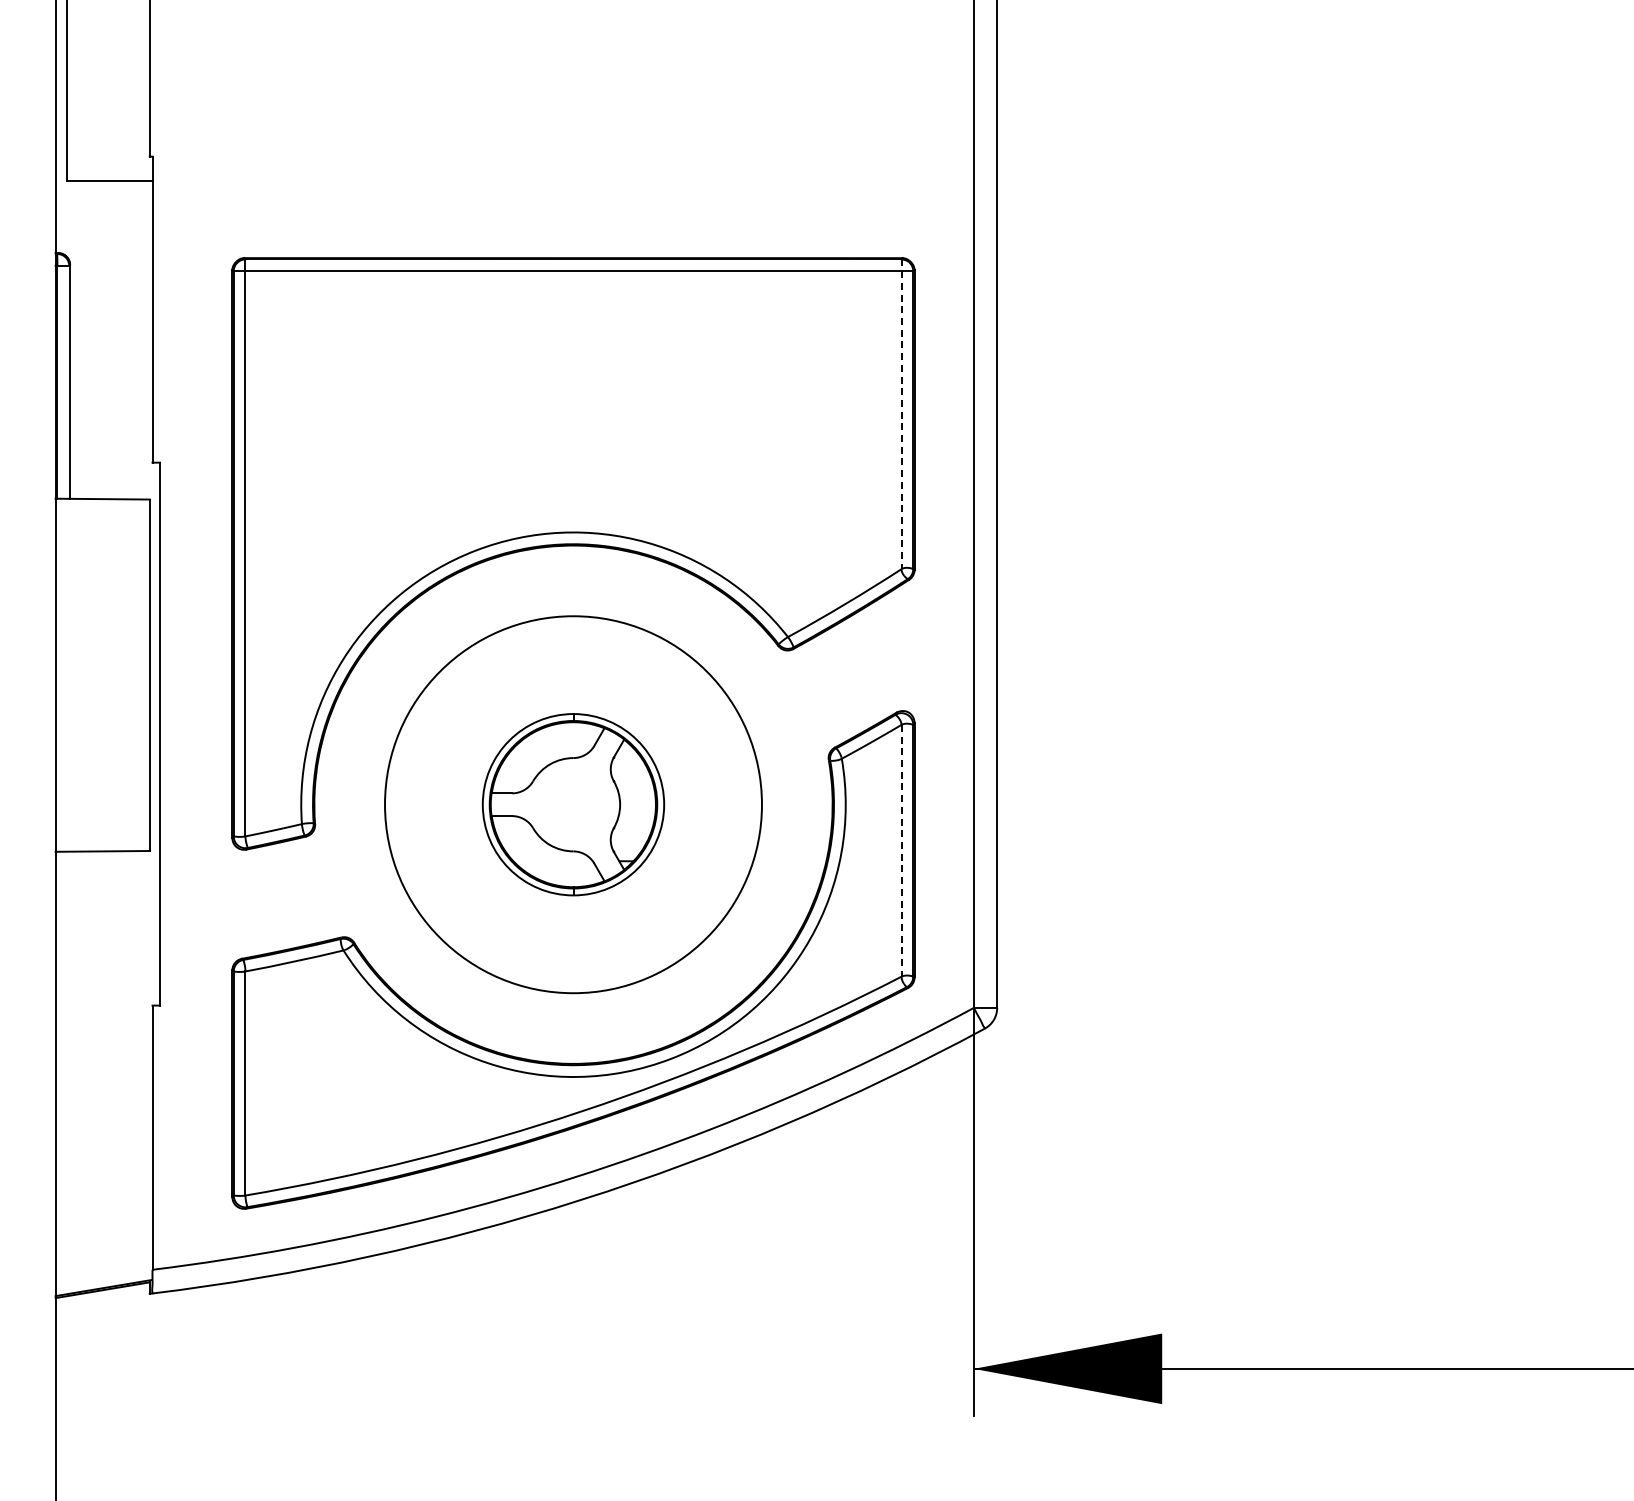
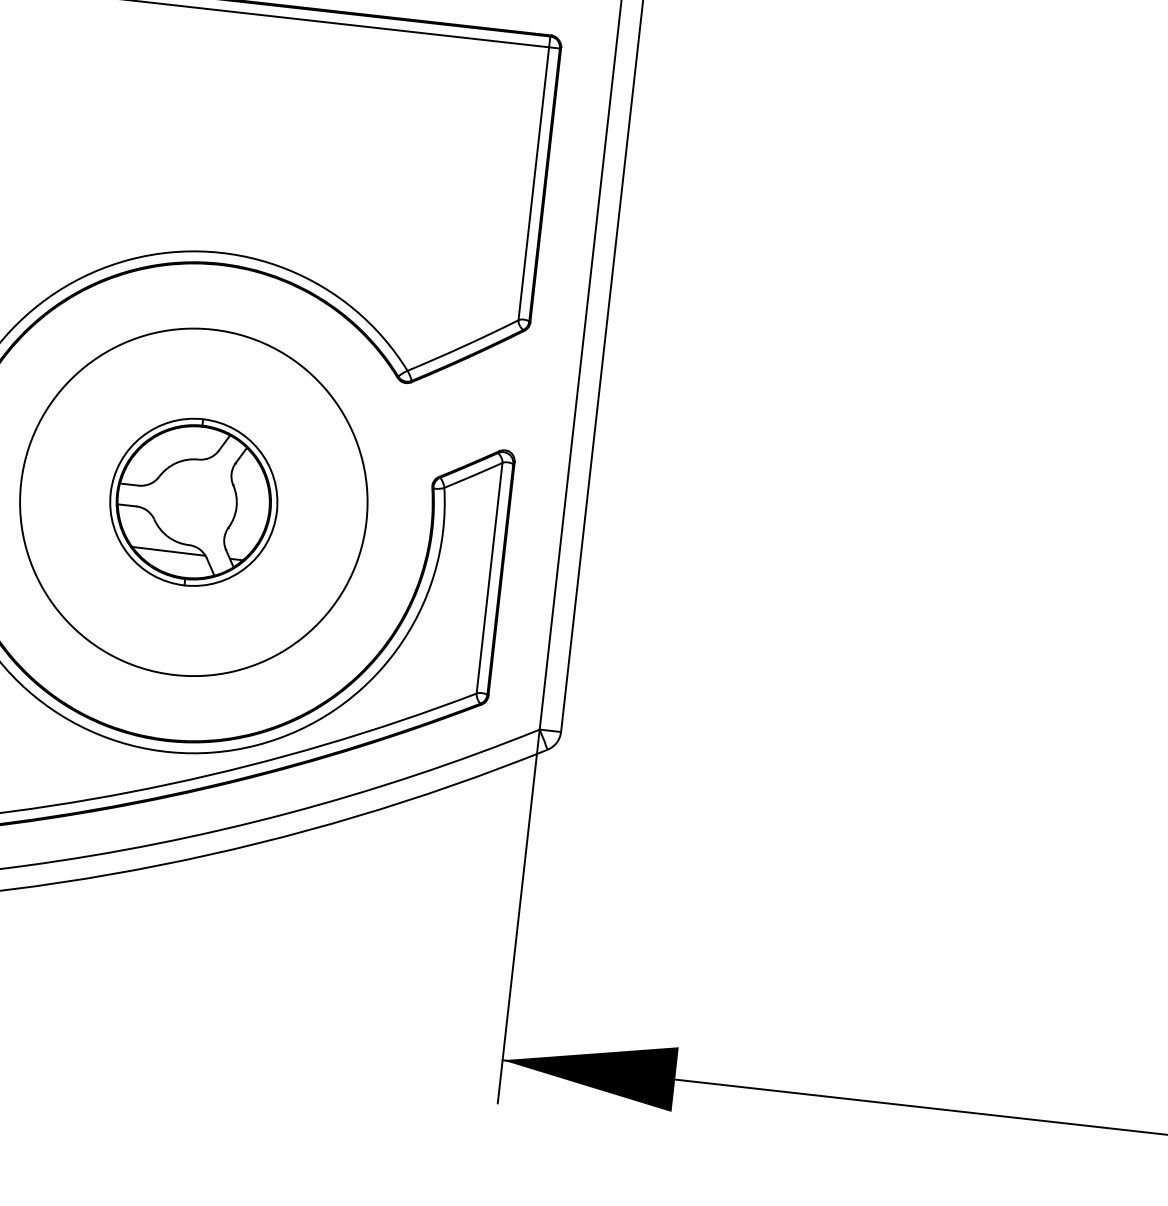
line: (901, 414) -> (534, 178), dashed -> solid
line: (901, 850) -> (489, 577), dashed -> solid
line: (551, 860) -> (167, 551), added

